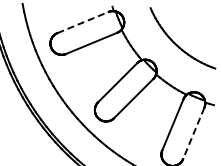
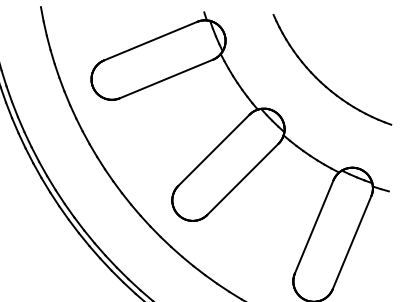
line: (83, 22) -> (151, 41), dashed -> solid
line: (193, 133) -> (351, 242), dashed -> solid

